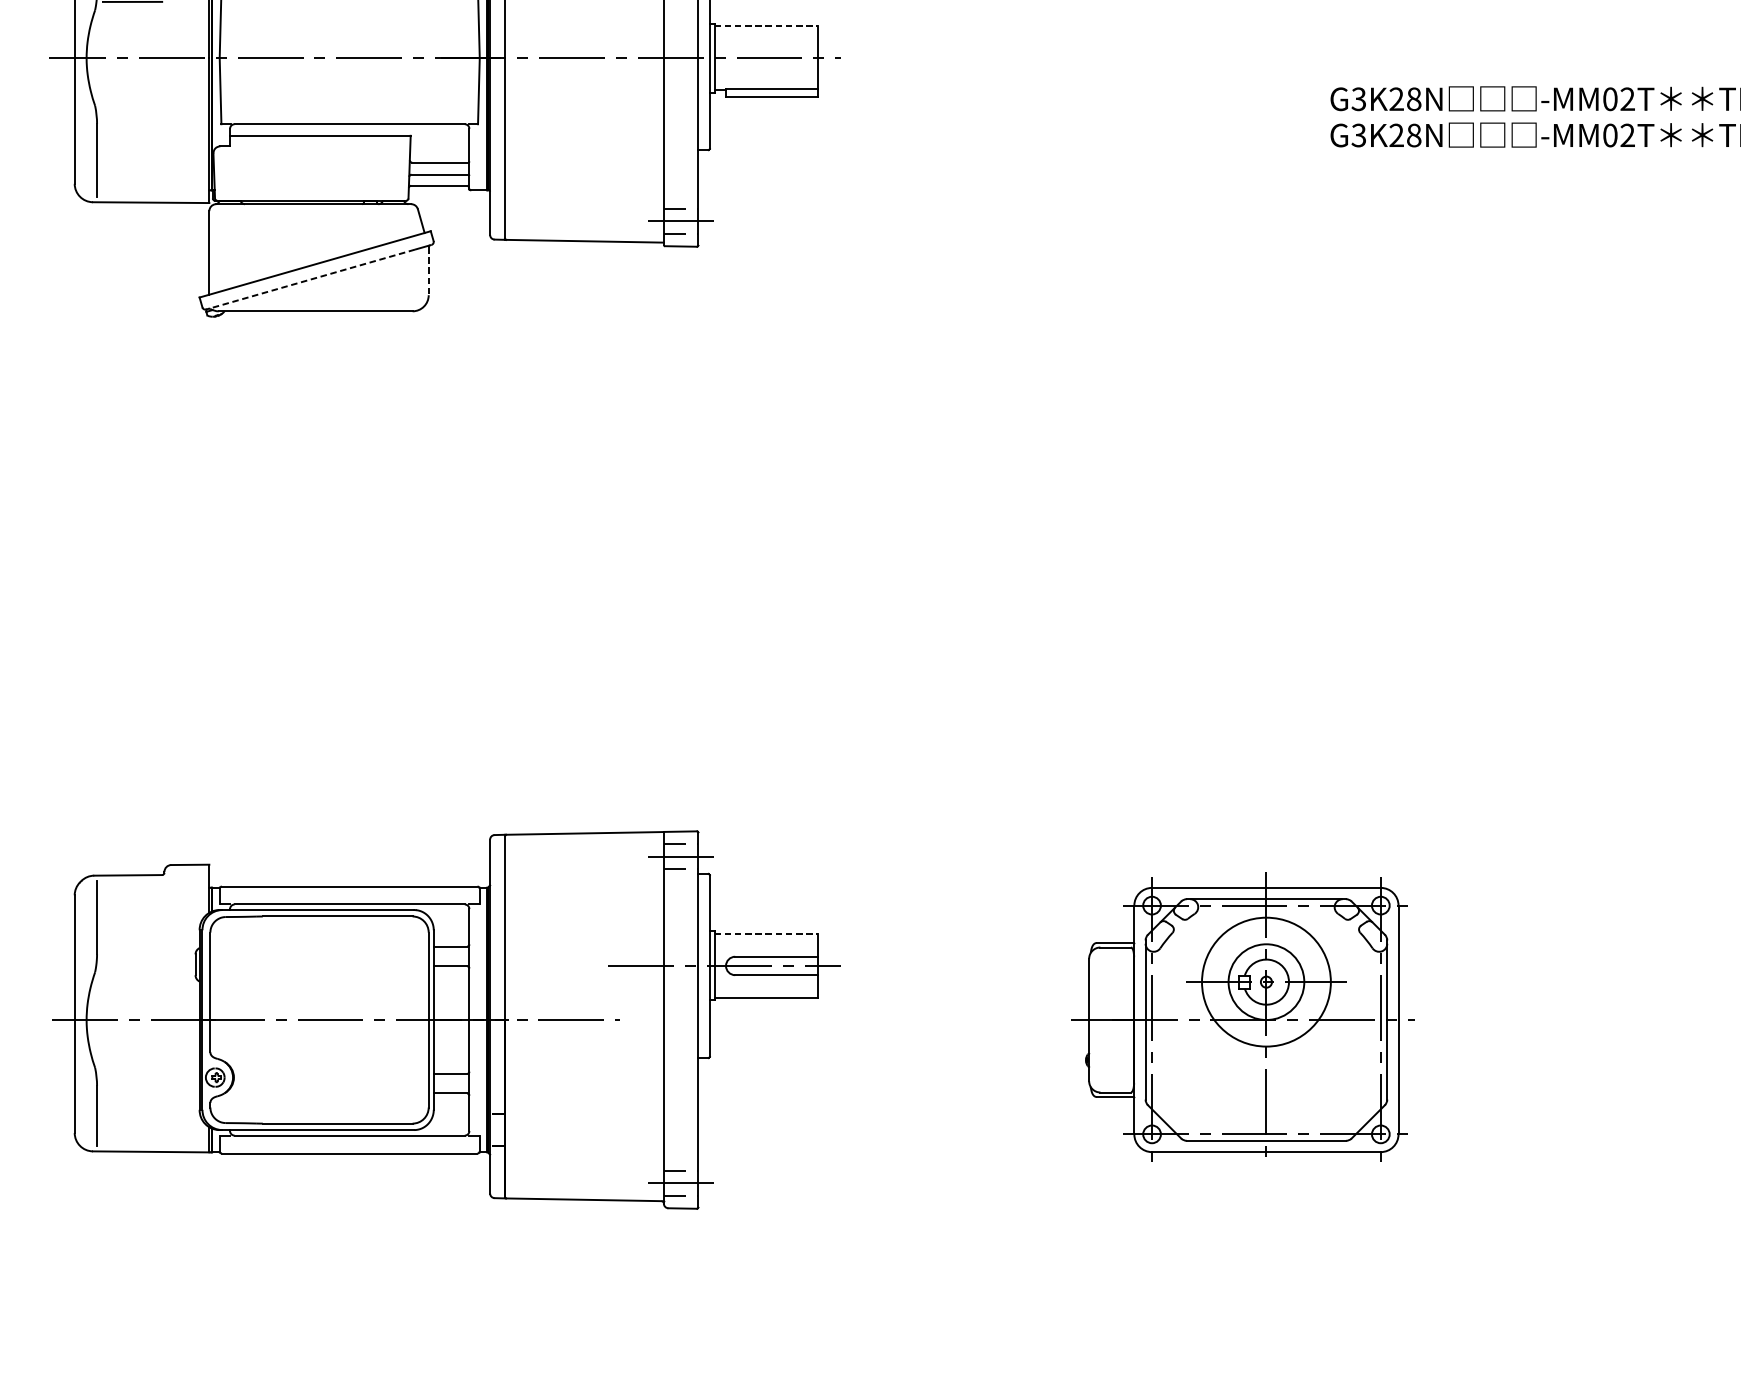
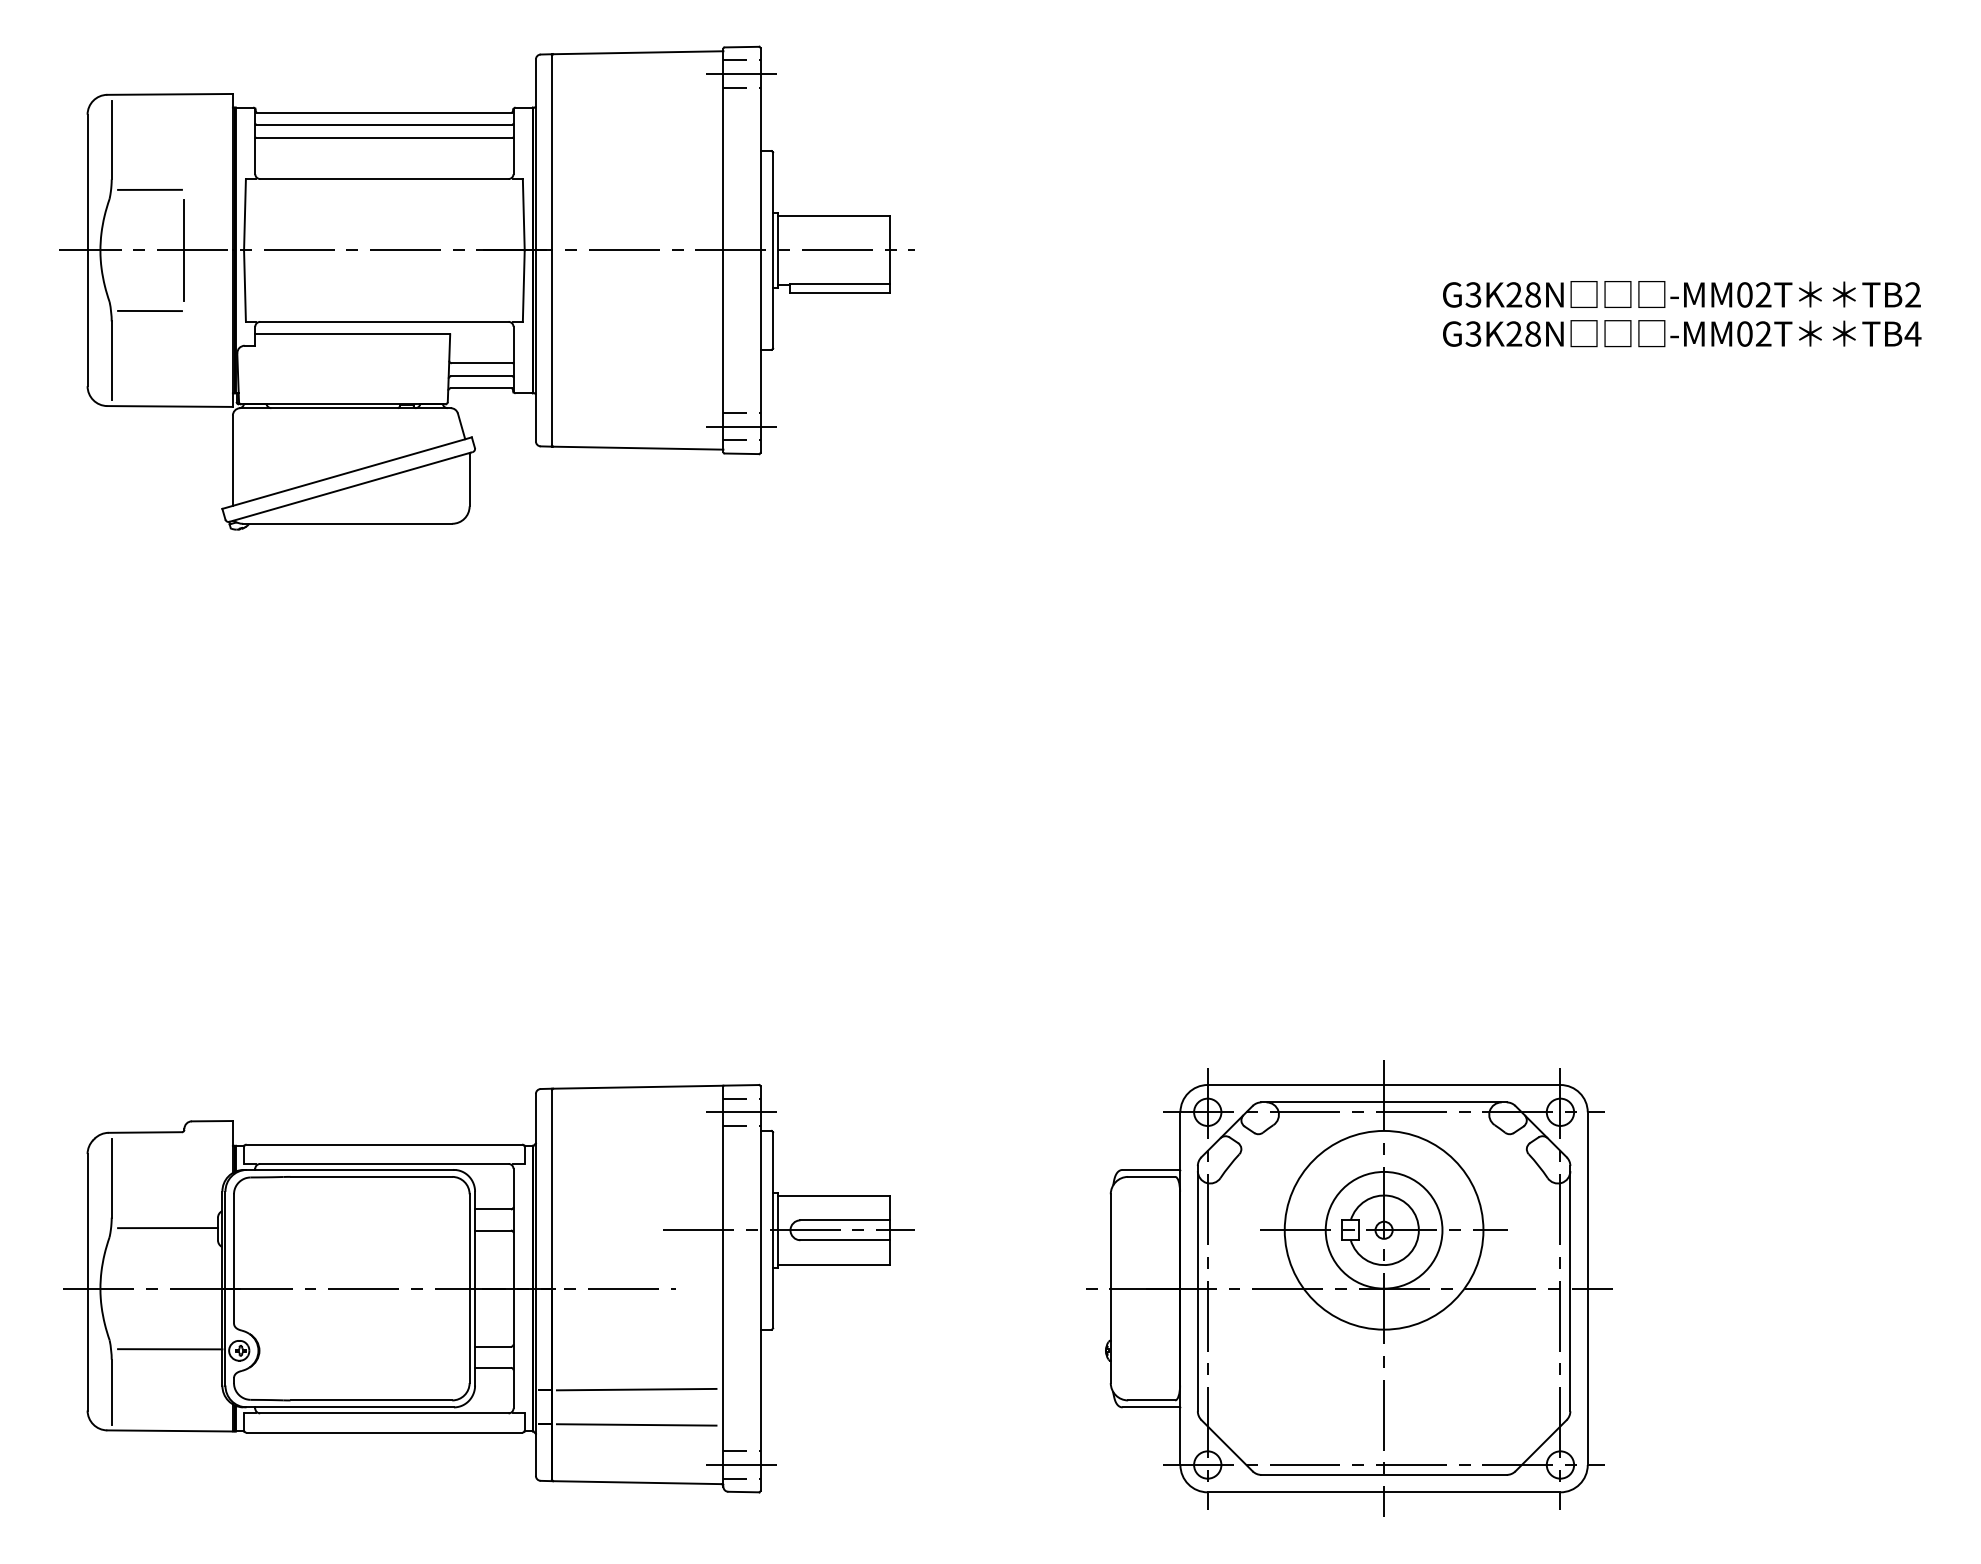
line: (765, 25) -> (833, 215), dashed -> solid
line: (164, 58) -> (184, 250), added
line: (132, 113) -> (149, 310), added
line: (428, 271) -> (469, 480), dashed -> solid
line: (309, 279) -> (341, 489), dashed -> solid
line: (765, 933) -> (833, 1195), dashed -> solid
line: (148, 964) -> (167, 1228), added
part: (1244, 1019) -> (1349, 1288), size x1.43
line: (151, 1076) -> (170, 1349), added
line: (583, 1113) -> (636, 1389), added
line: (583, 1145) -> (636, 1424), added

